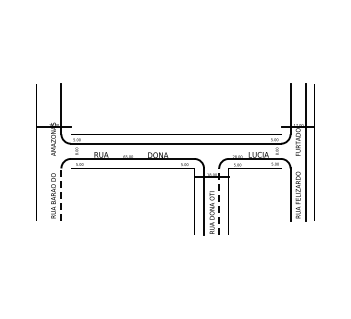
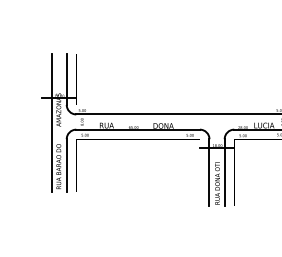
line: (46, 151) -> (51, 122), added
line: (61, 194) -> (66, 165), dashed -> solid
line: (219, 201) -> (224, 172), dashed -> solid

